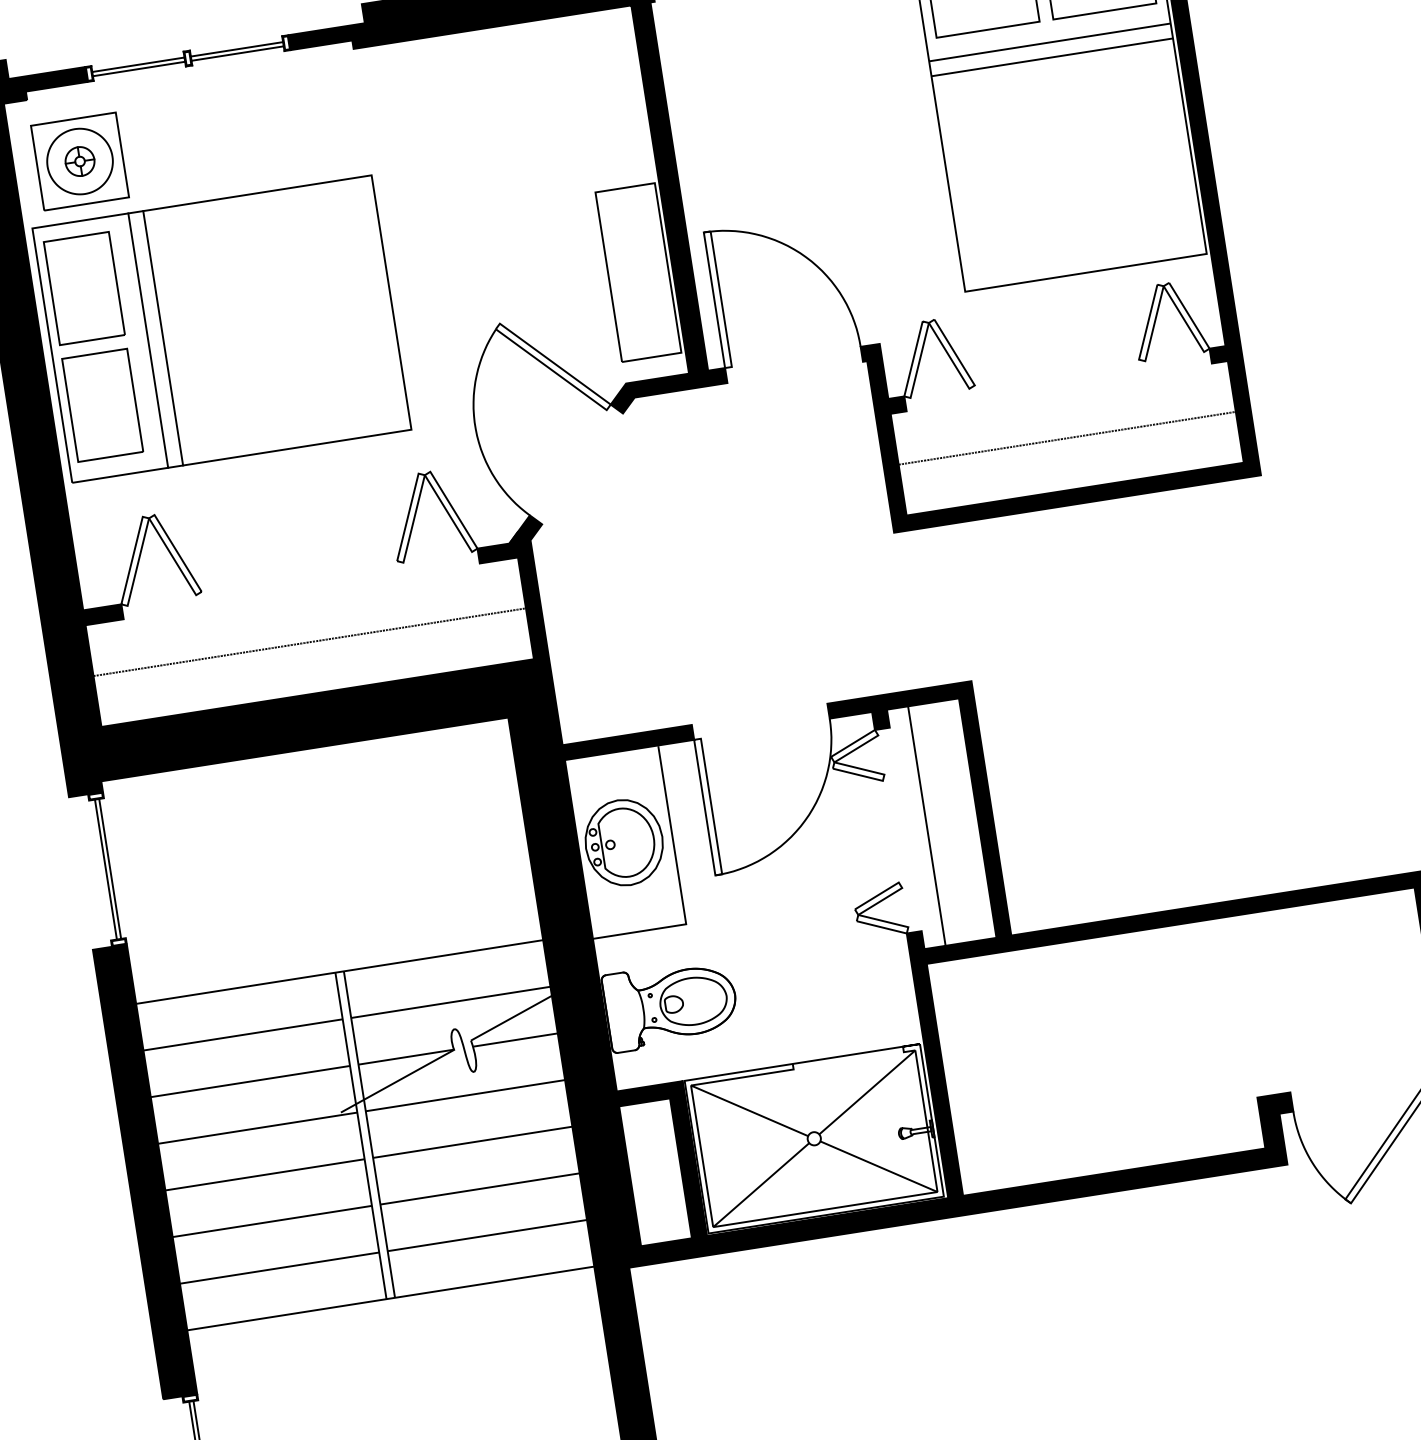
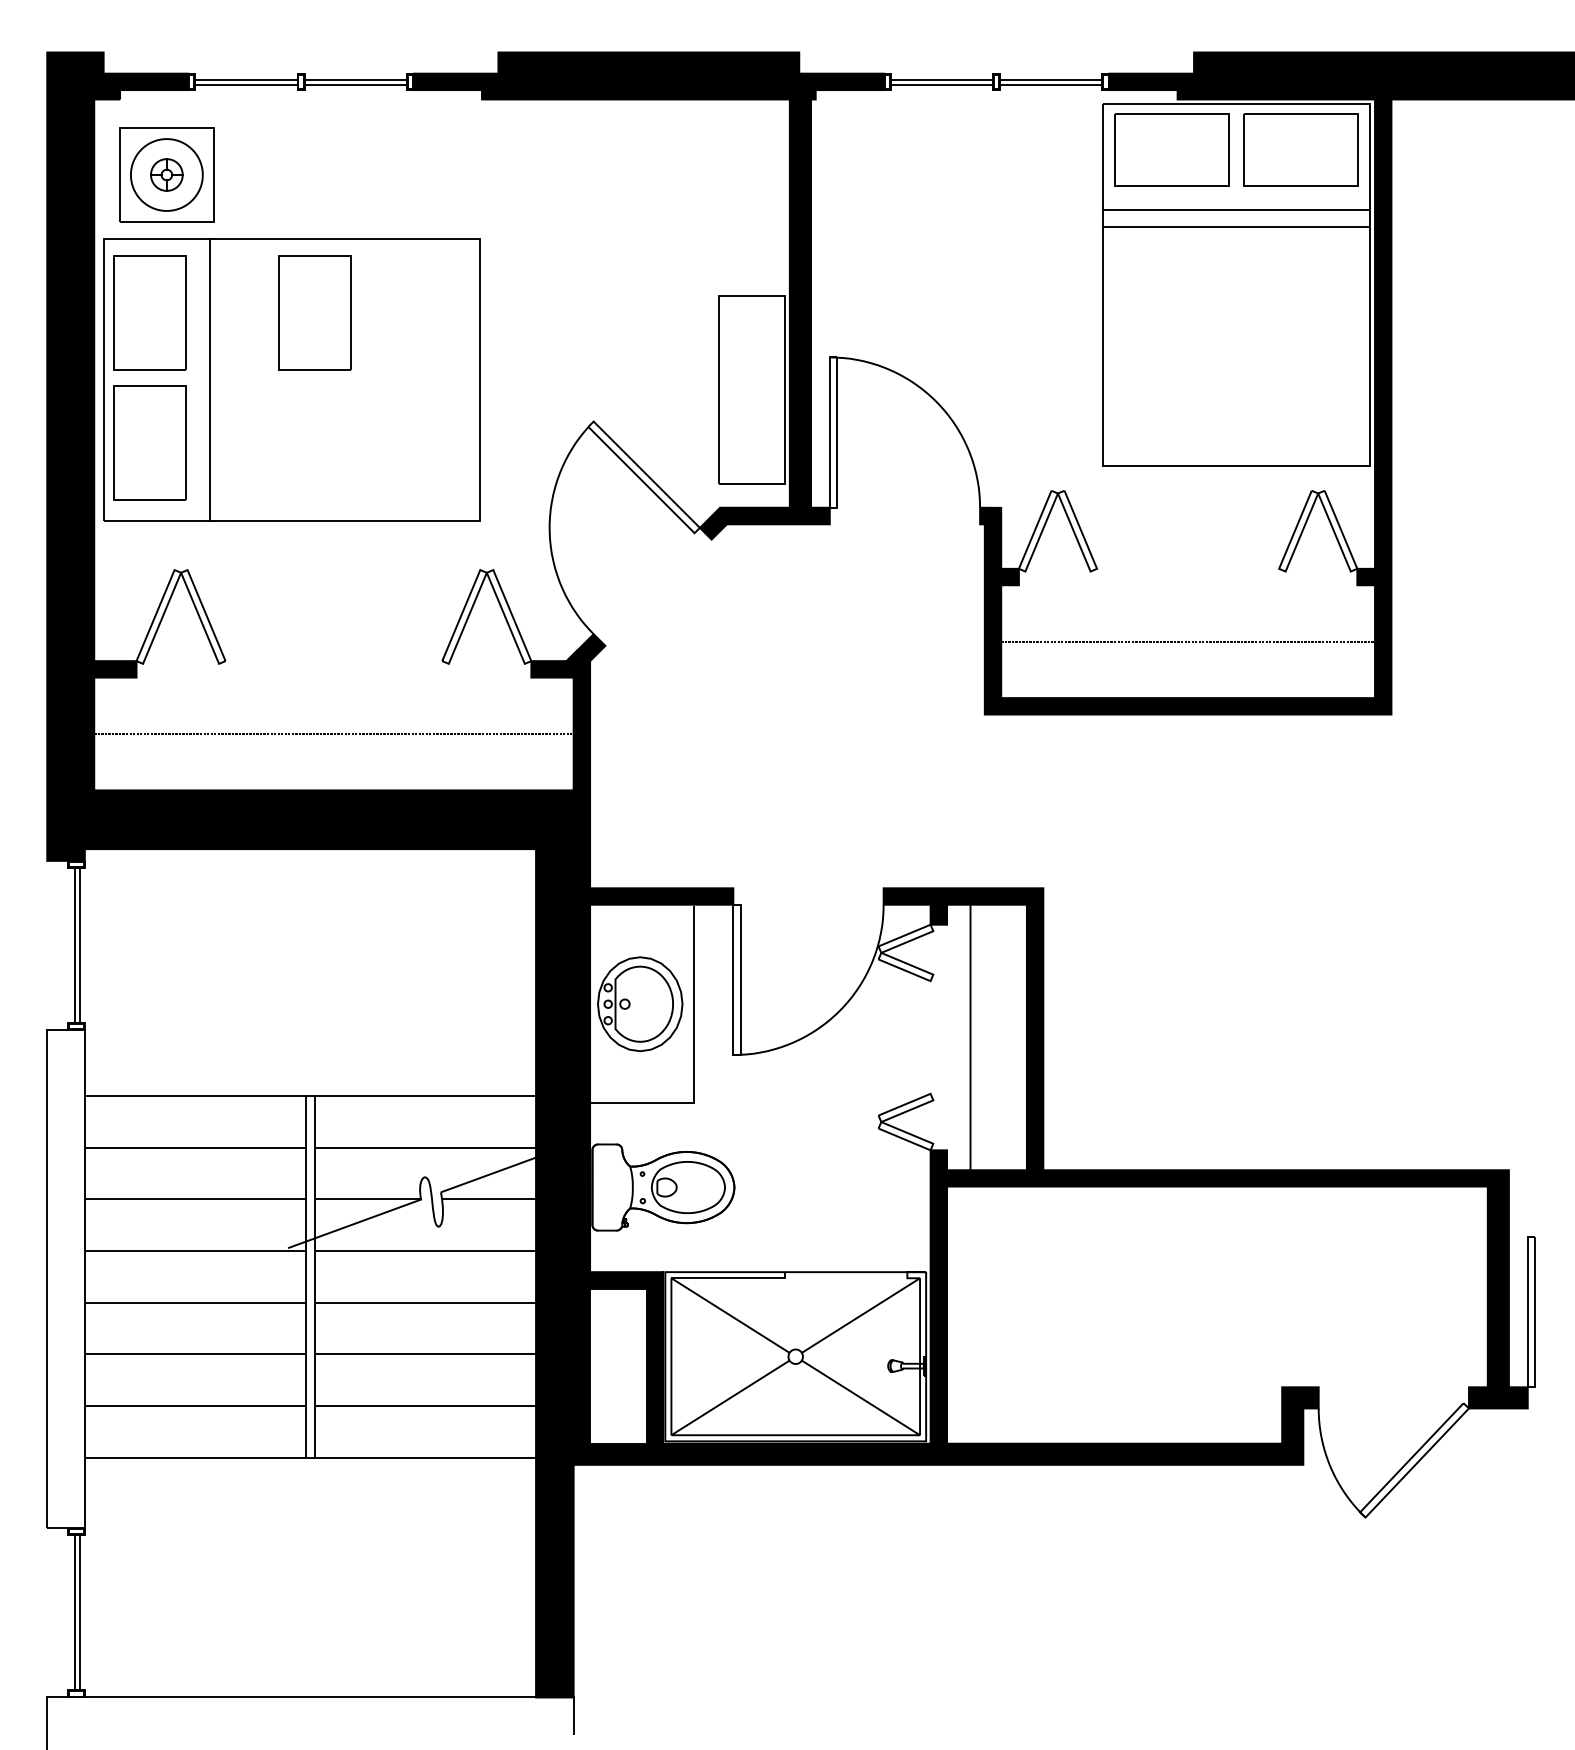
part: (232, 264) -> (314, 312), added
line: (162, 338) -> (226, 380), removed
fill: (144, 1172) -> (65, 1279), removed

